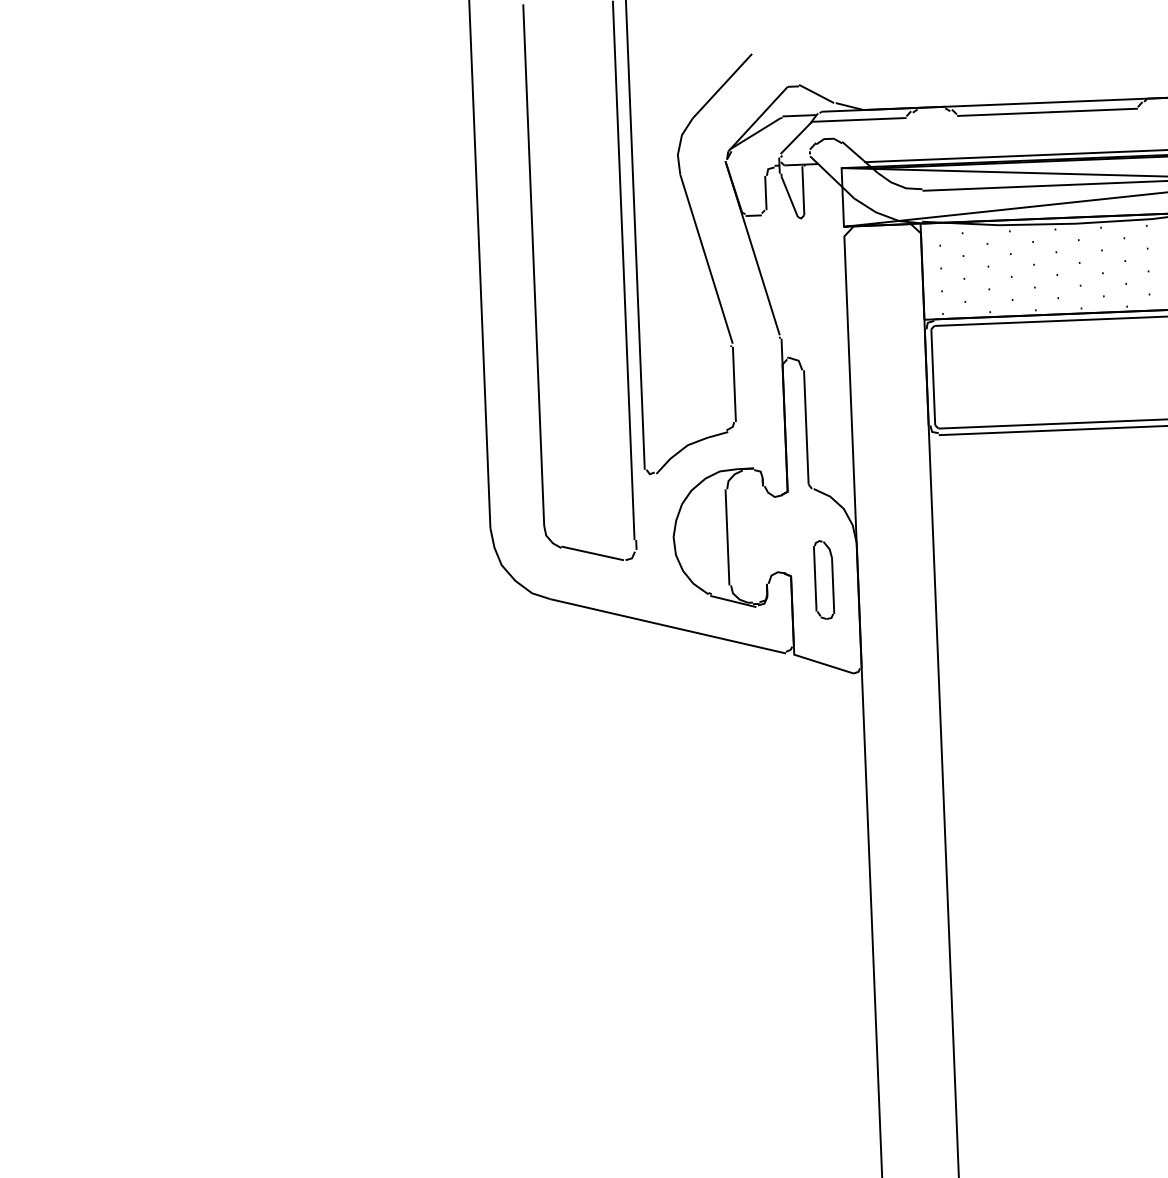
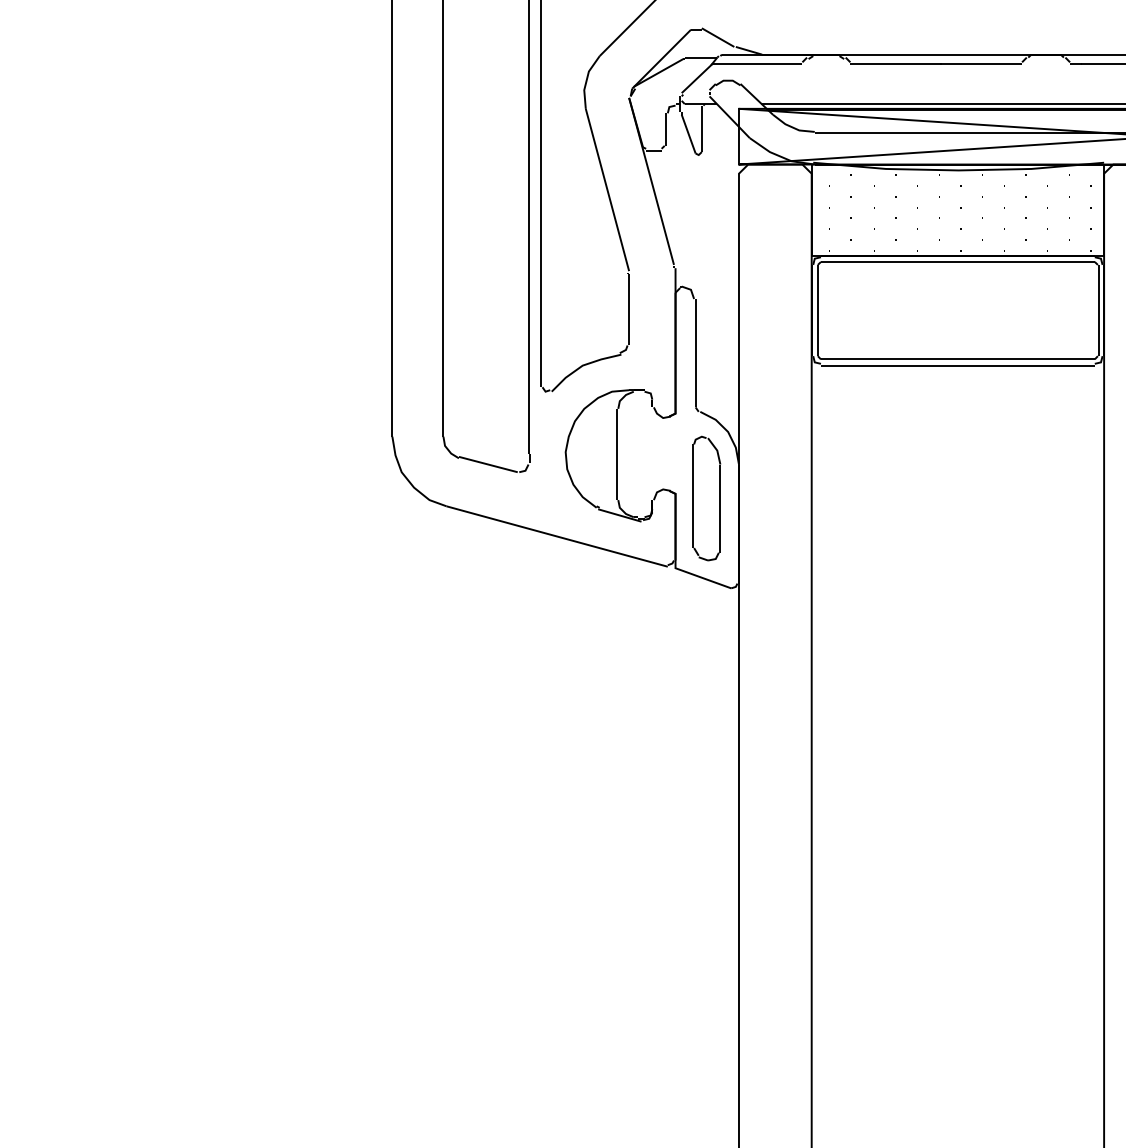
part: (823, 579) -> (706, 498), size x1.67

